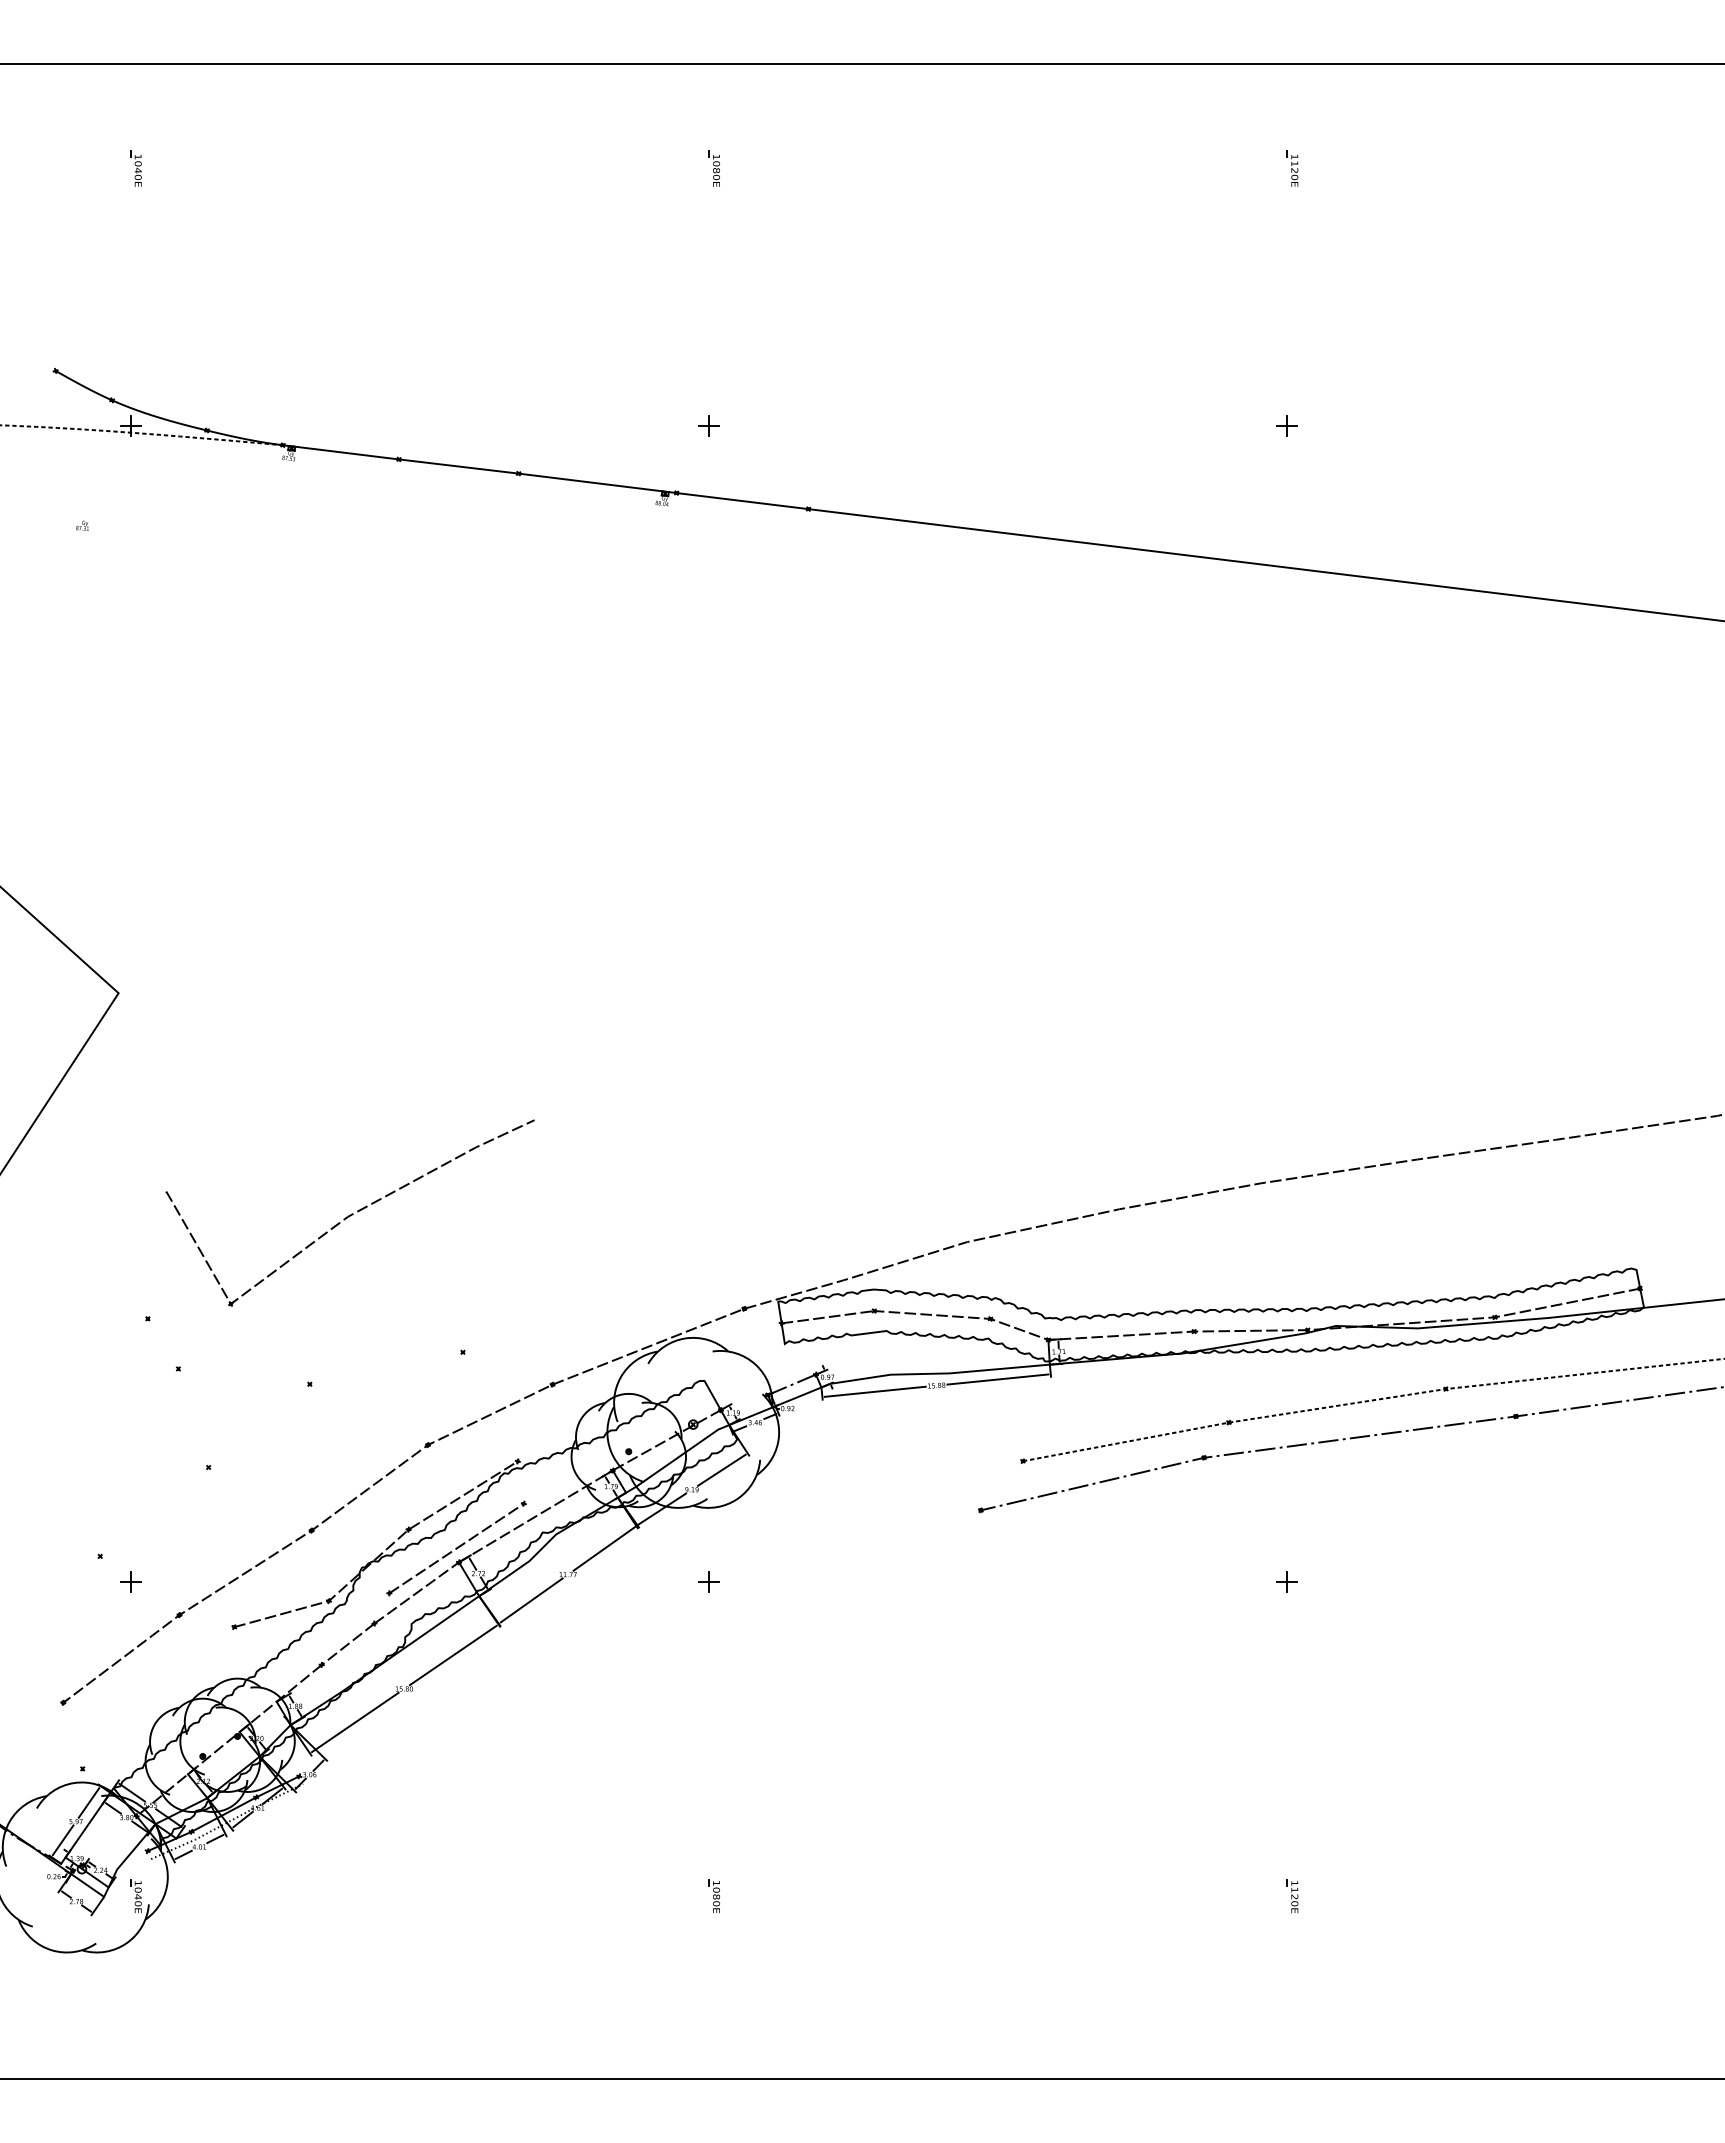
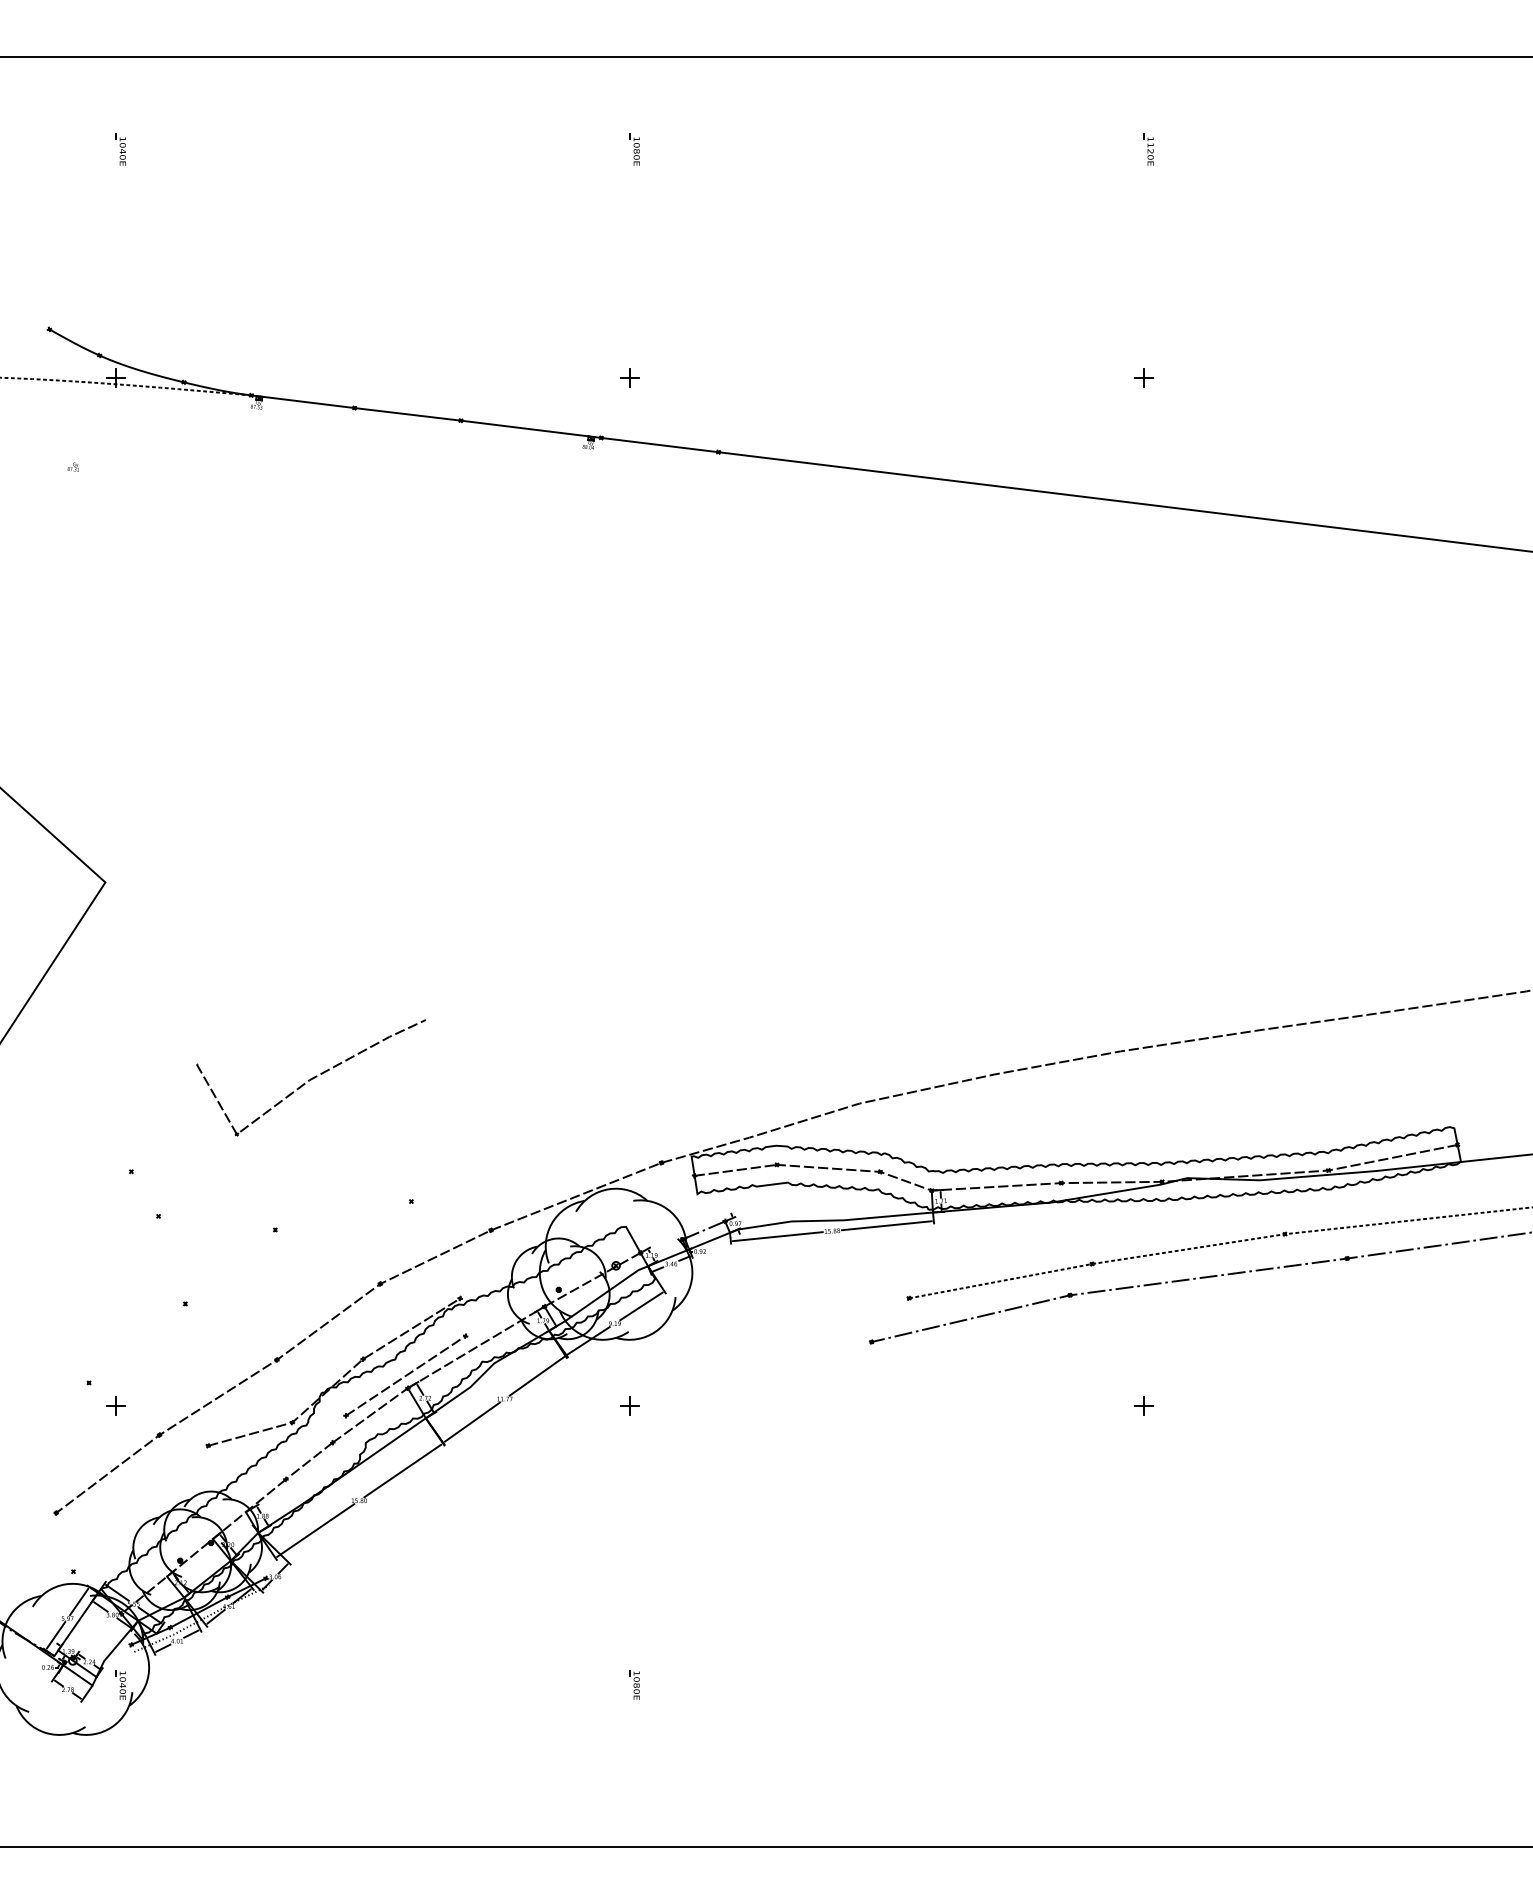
part: (349, 1212) -> (310, 1077), size x0.7
part: (1292, 1896) -> (1148, 1685), removed

